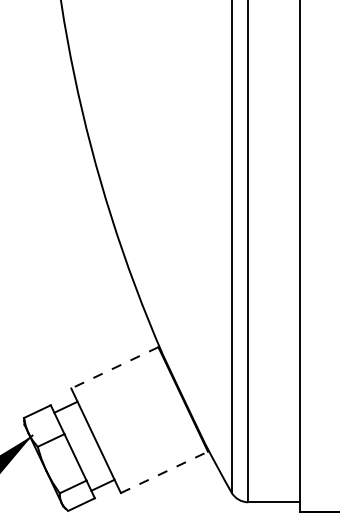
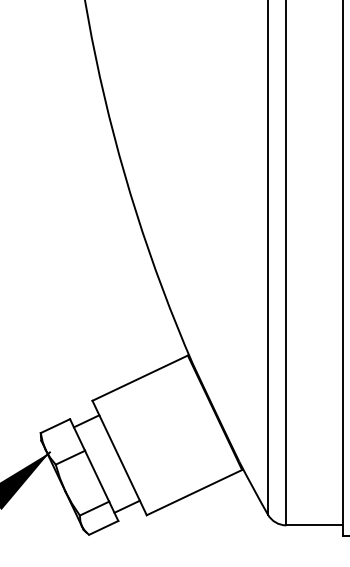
line: (114, 368) -> (139, 378), dashed -> solid
line: (164, 472) -> (194, 492), dashed -> solid

